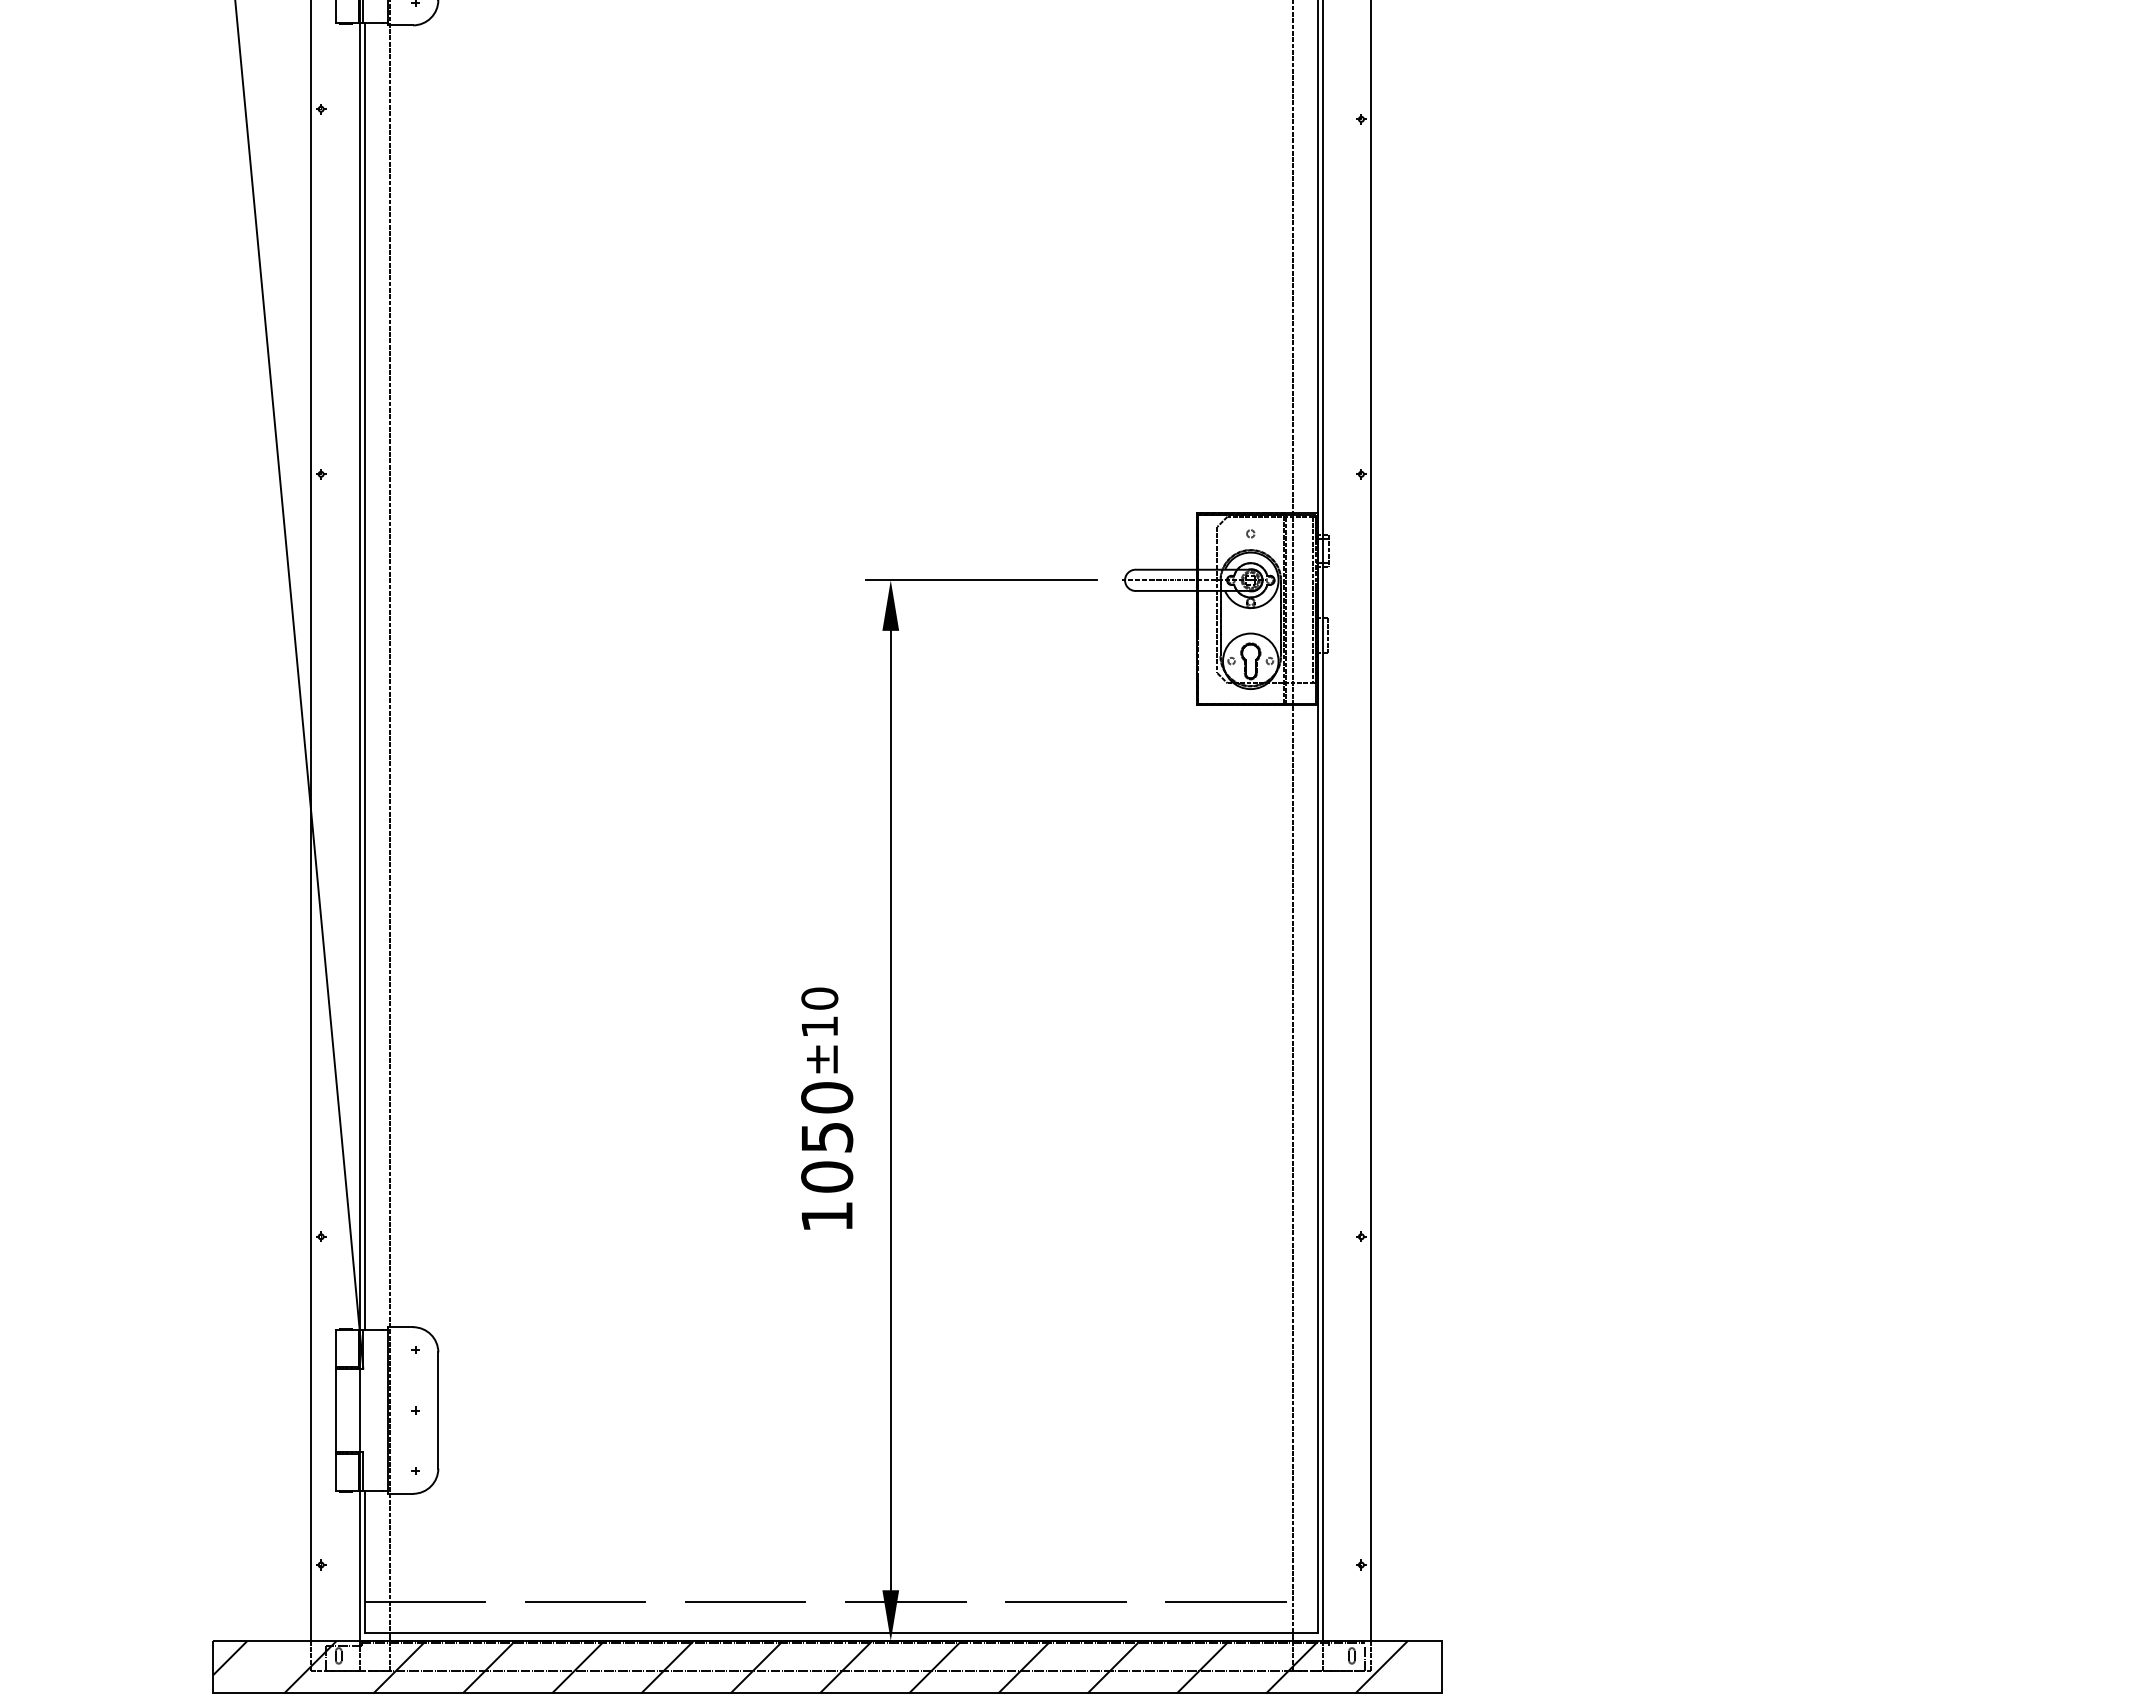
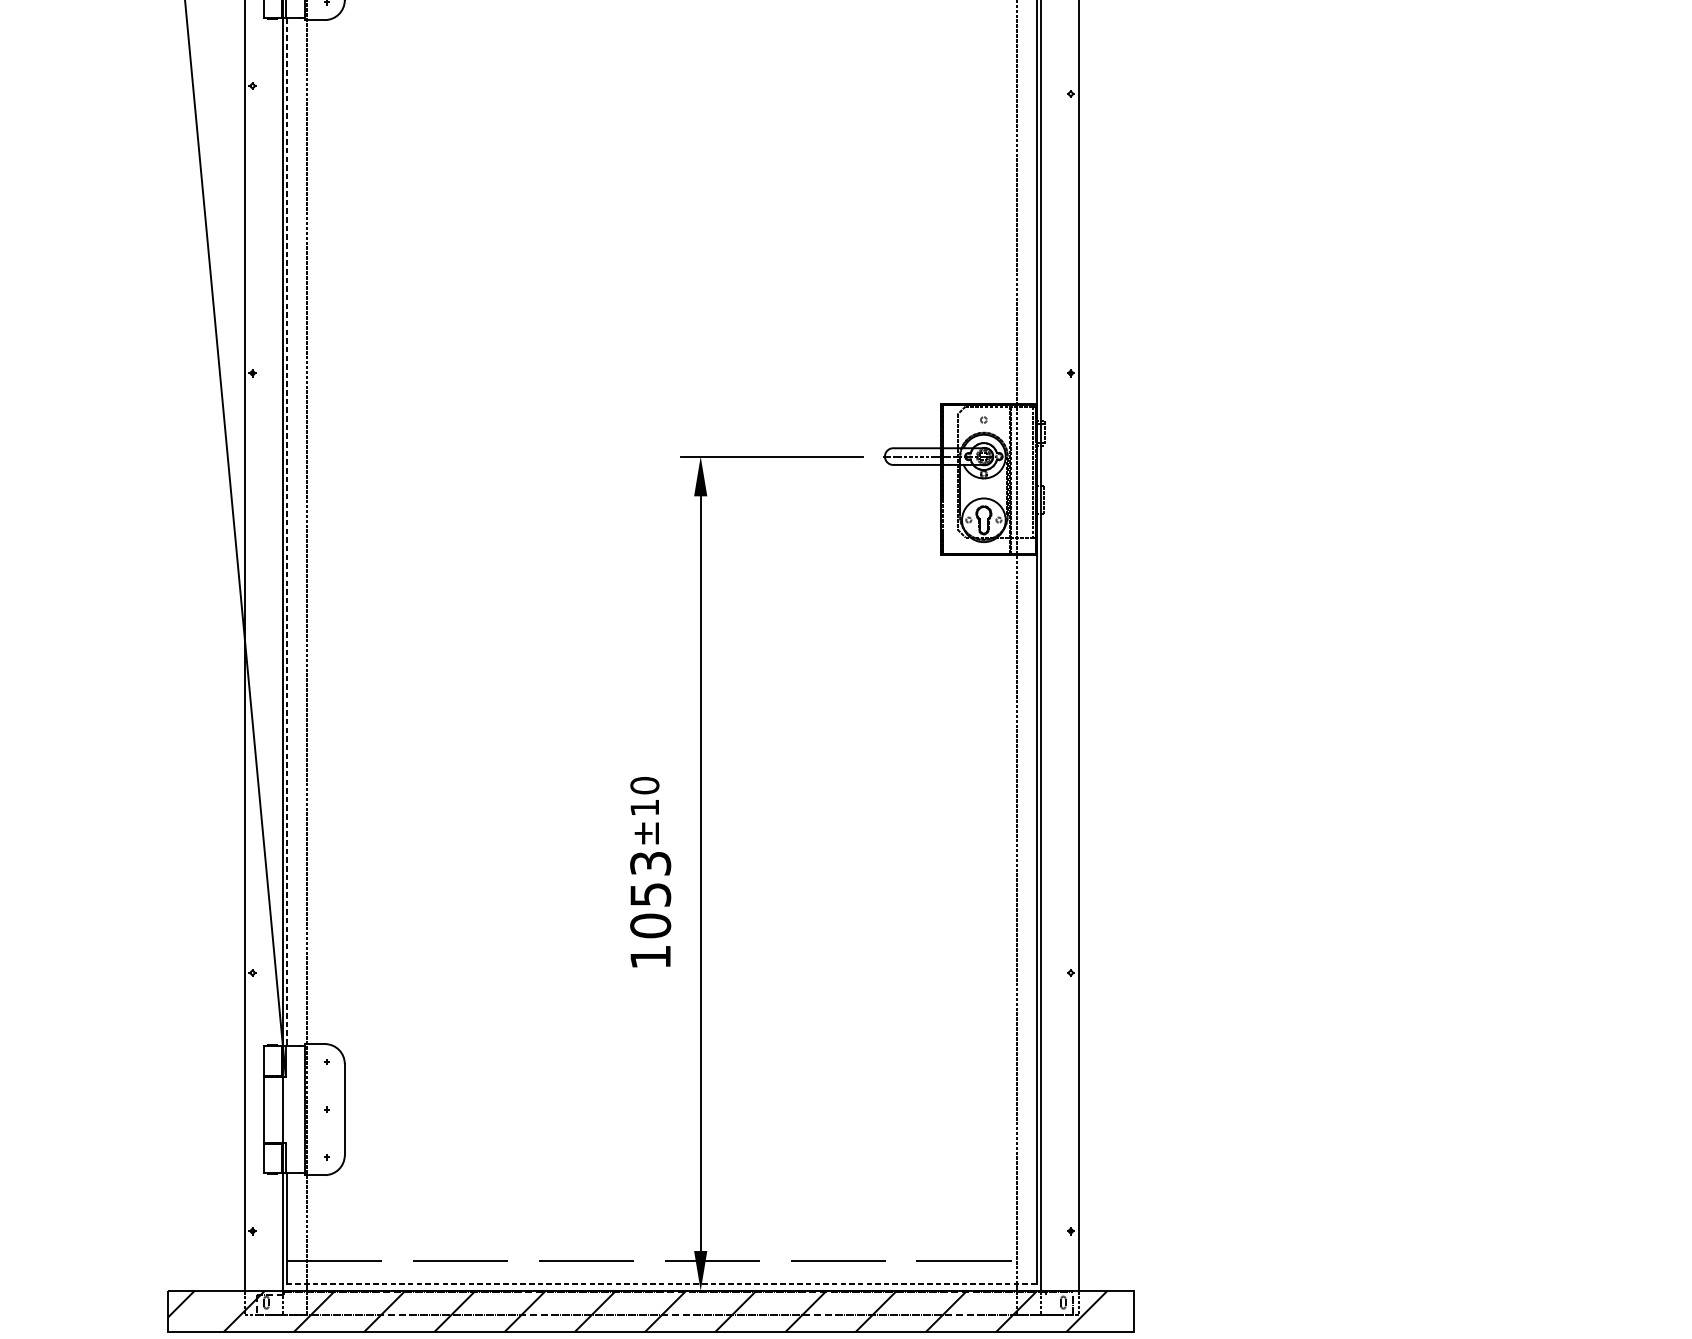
line: (364, 676) -> (286, 532), solid -> dashed
text: (827, 1097) -> (650, 863), 1050 -> 1053
line: (841, 1632) -> (661, 1284), solid -> dashed

